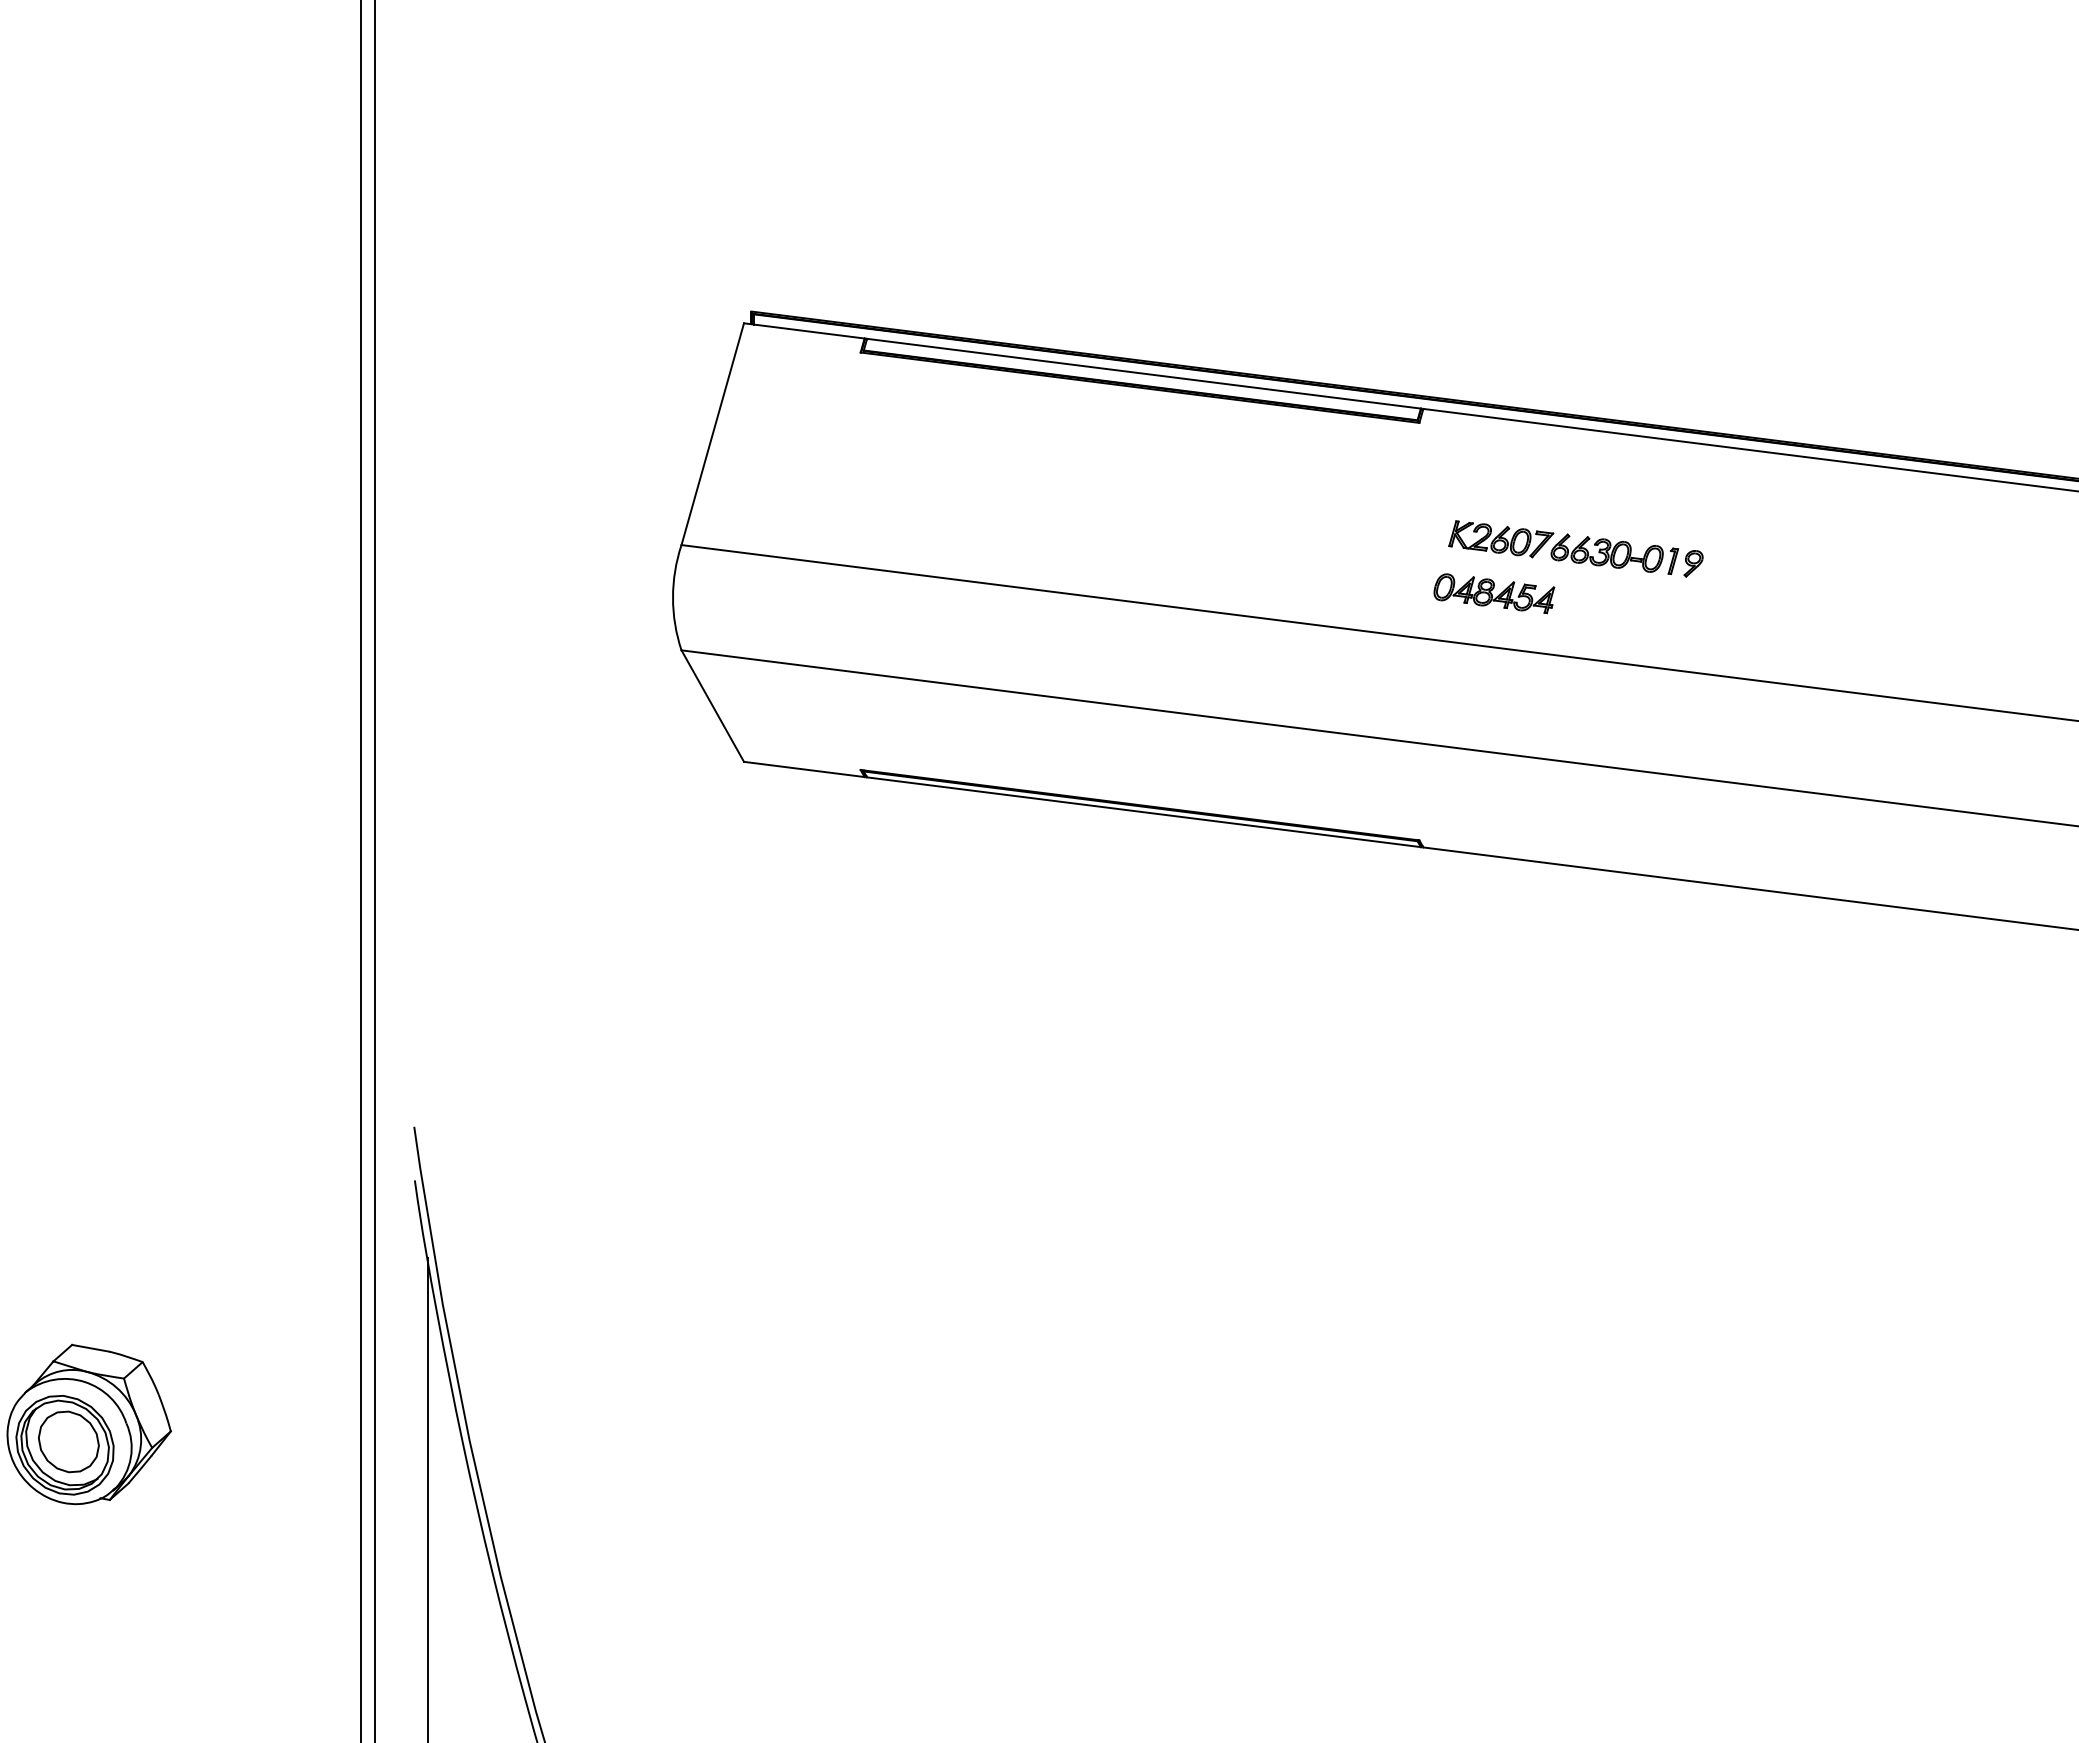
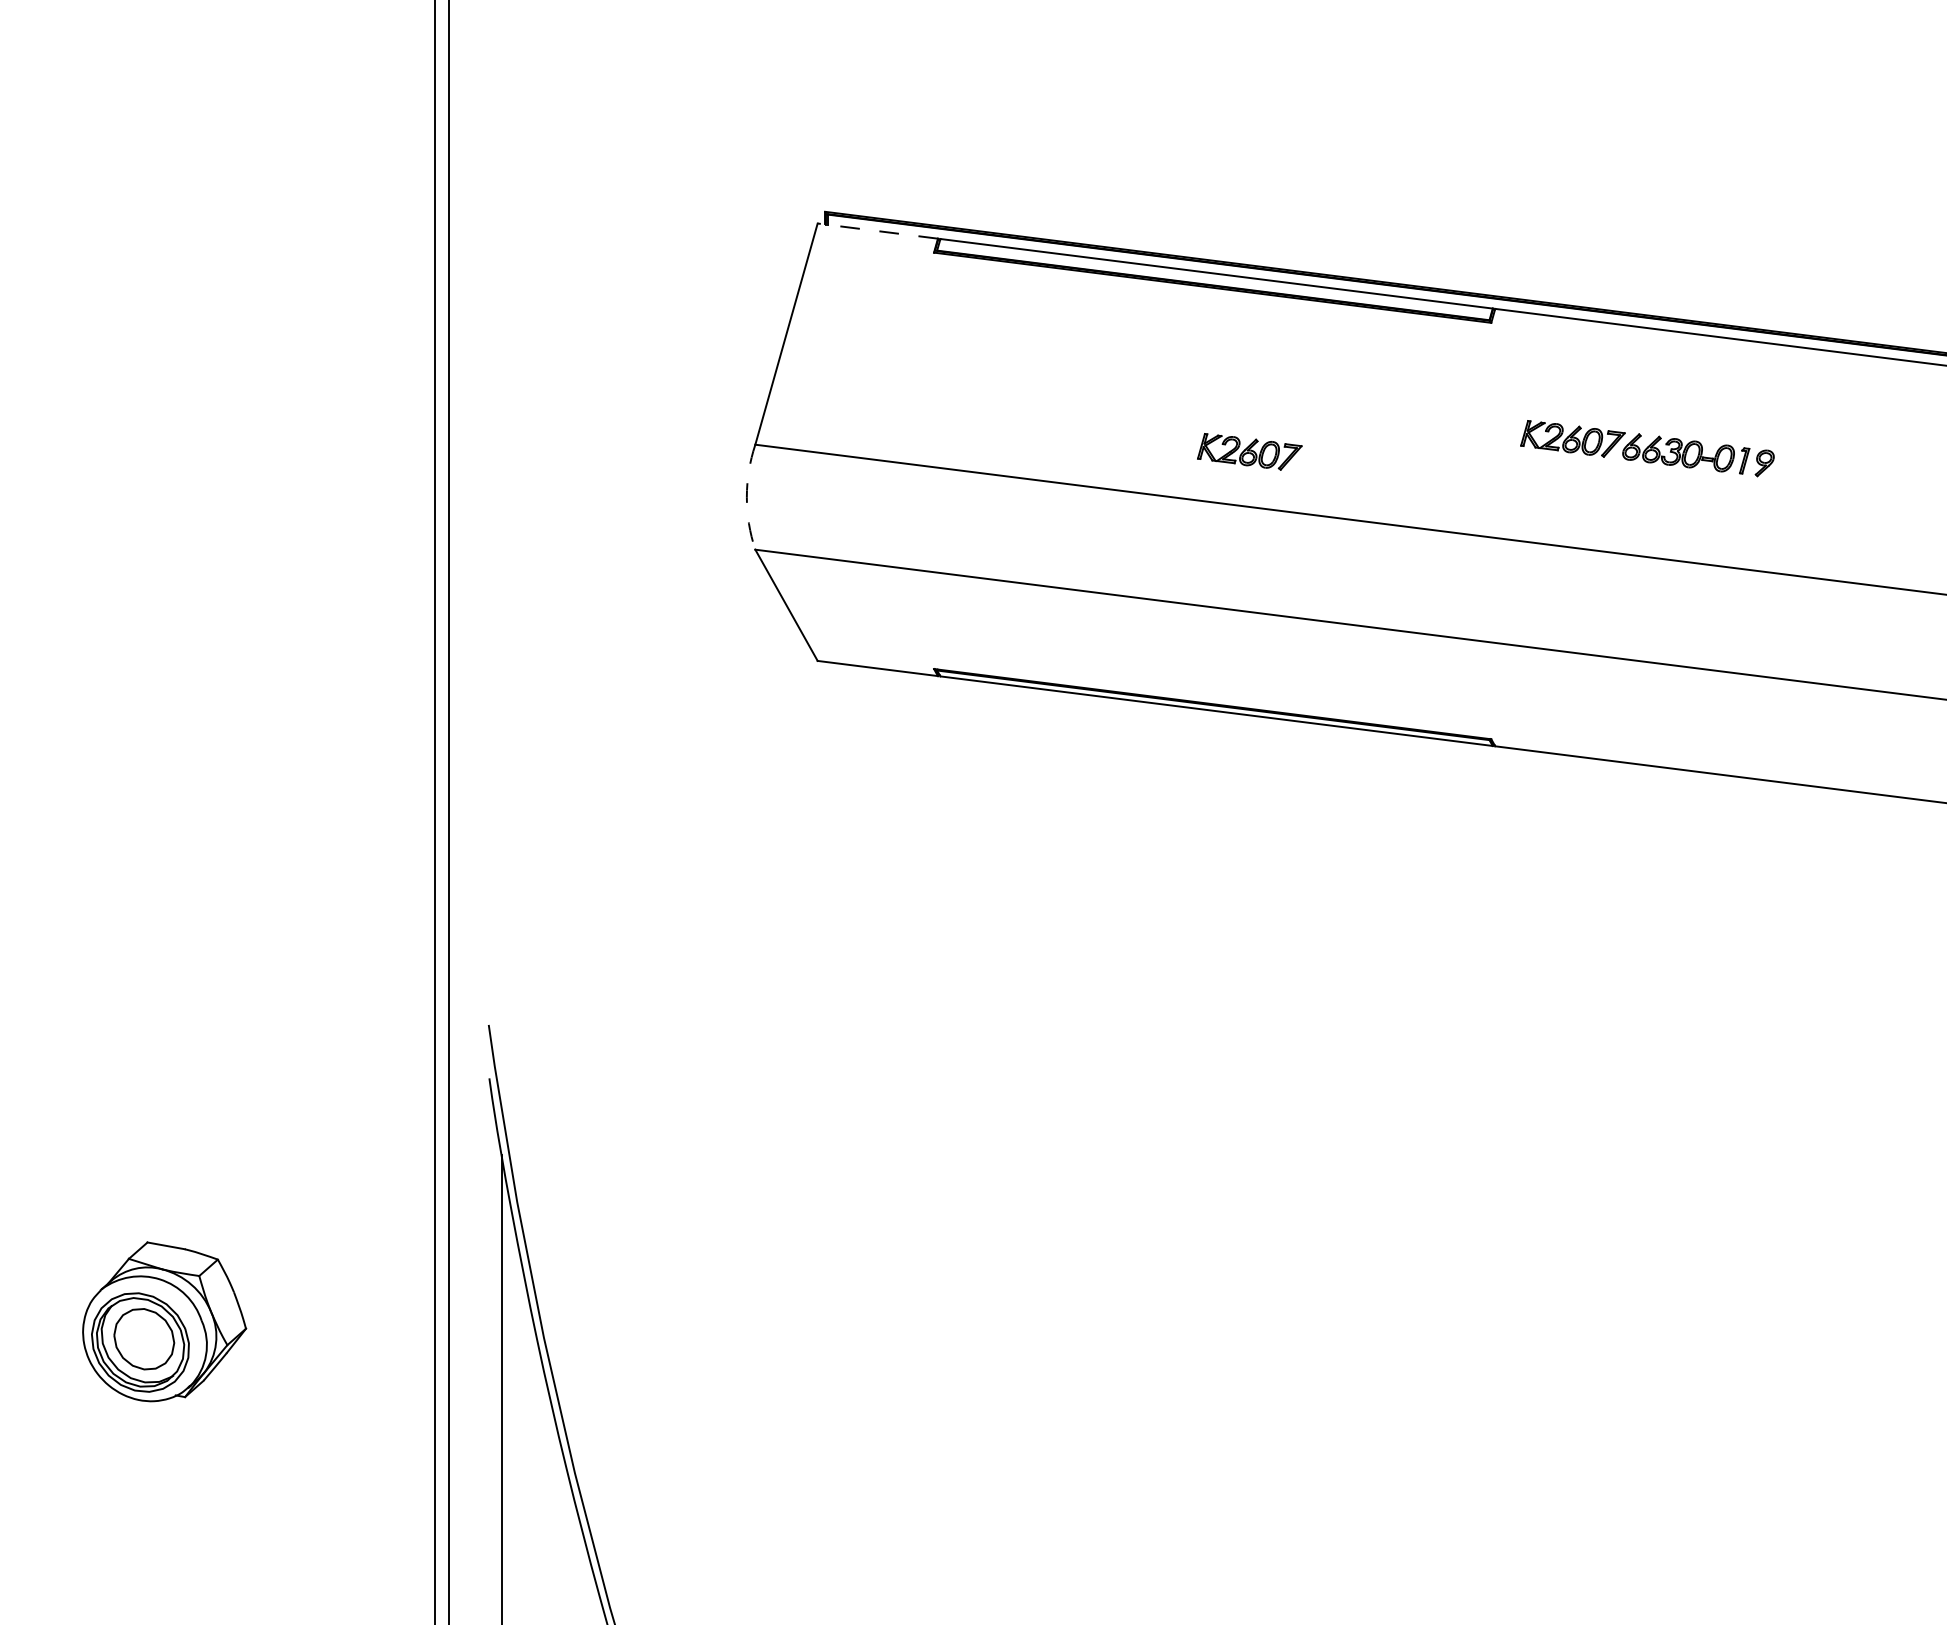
line: (804, 330) -> (877, 230), solid -> dashed
part: (1177, 552) -> (1250, 452), added
part: (1494, 593) -> (1566, 493), removed
arc: (673, 597) -> (747, 496), solid -> dashed

